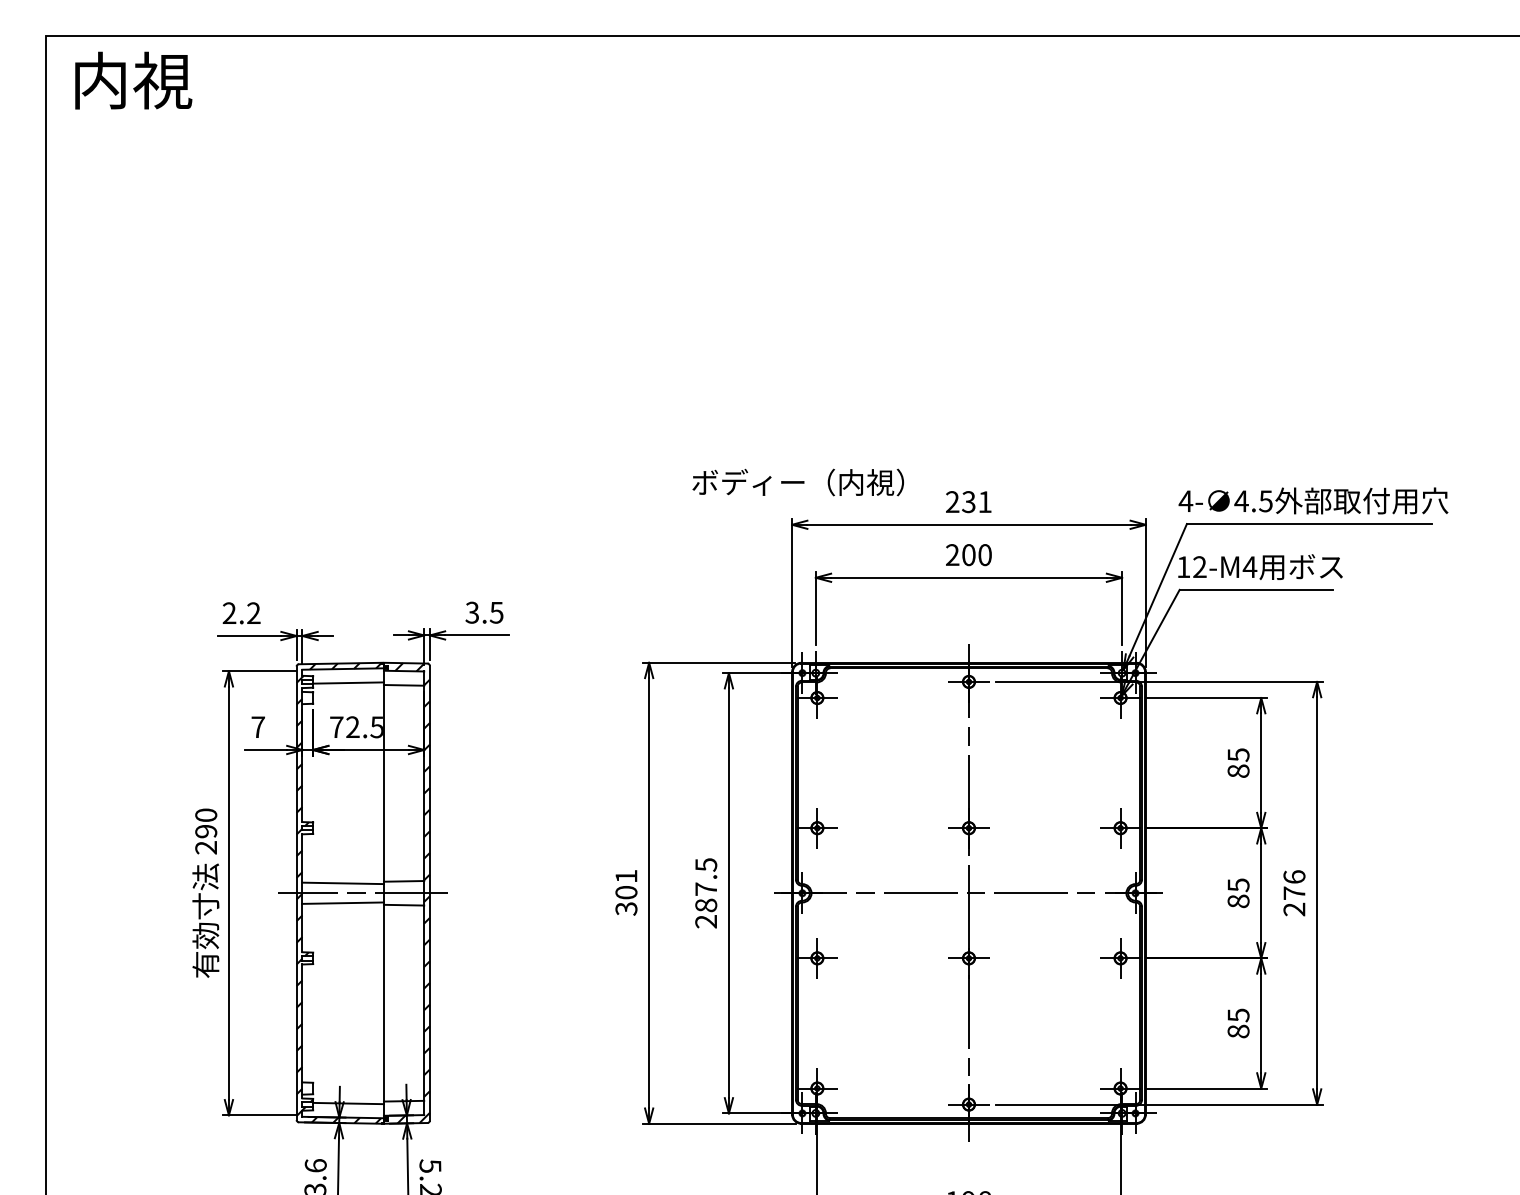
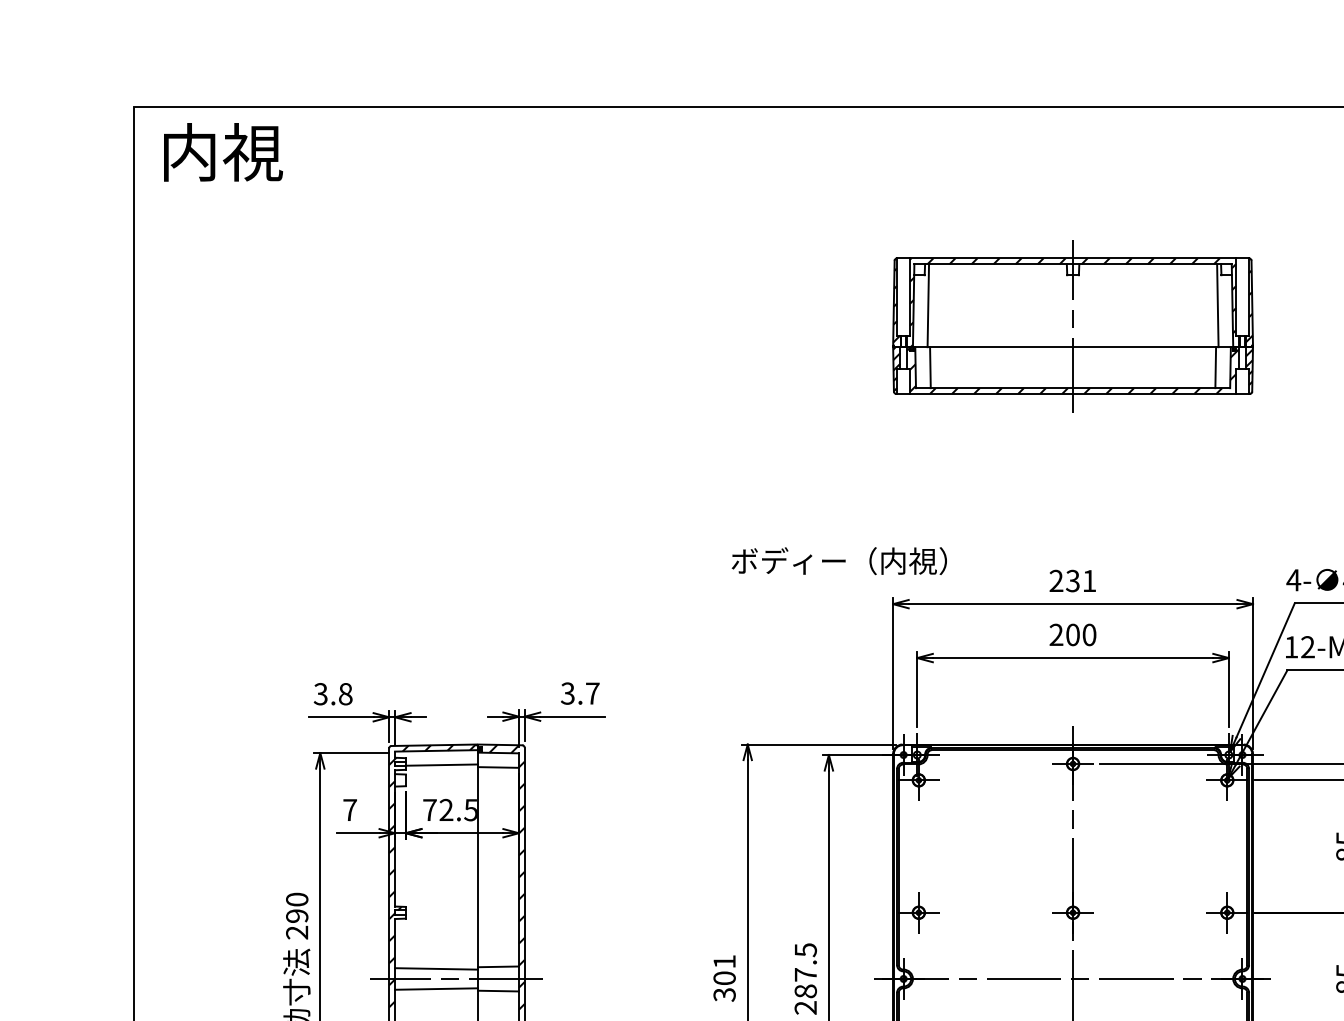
part: (968, 251) -> (1072, 326), added
text: (797, 482) -> (838, 561), moved
text: (496, 612) -> (592, 693), 3.5 -> 3.7
text: (241, 613) -> (333, 694), 2.2 -> 3.8

